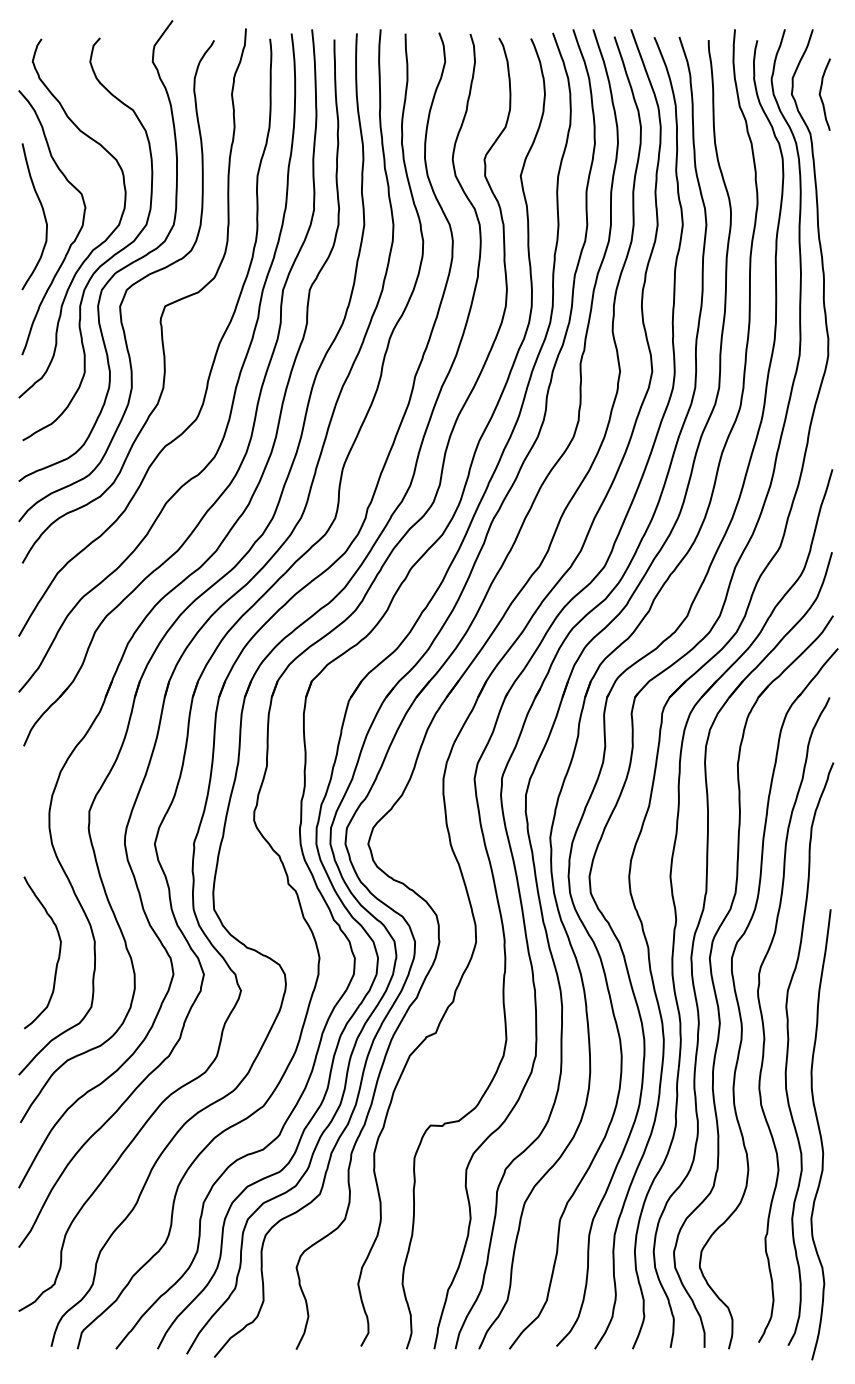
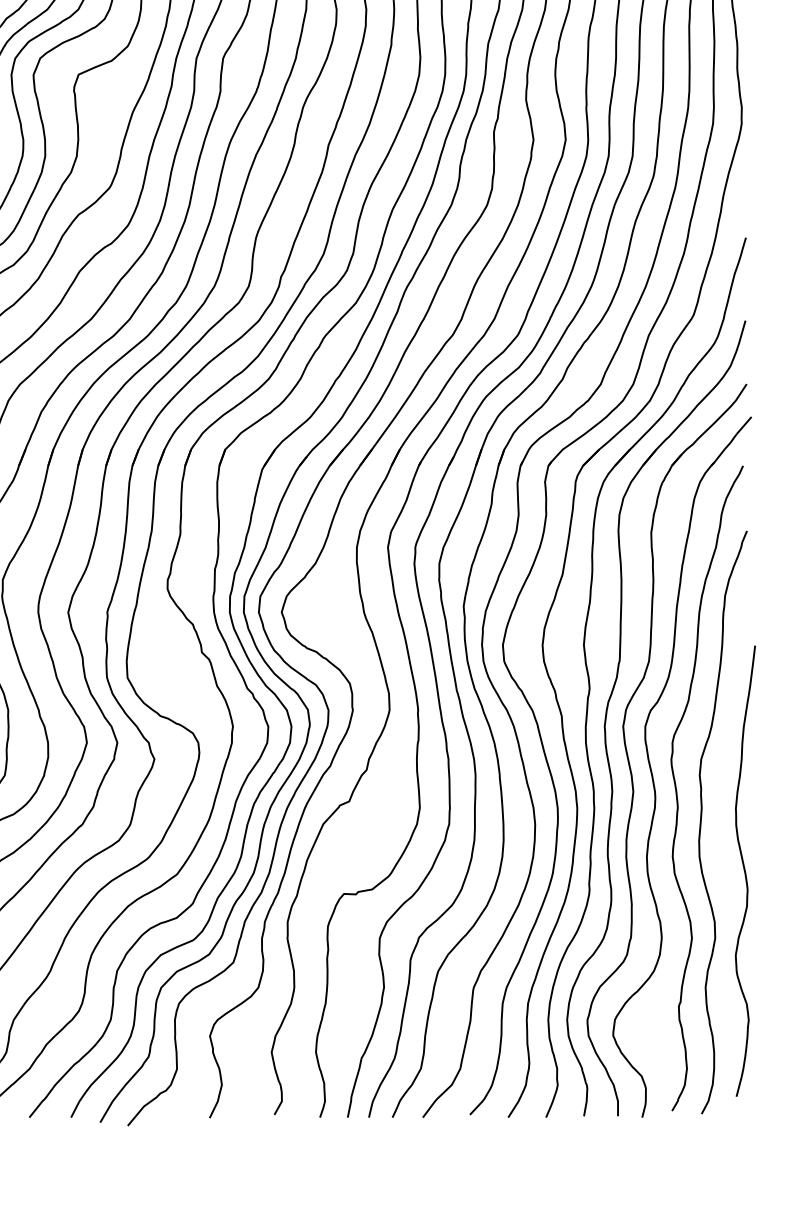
curve: (820, 1134) -> (744, 870), moved

